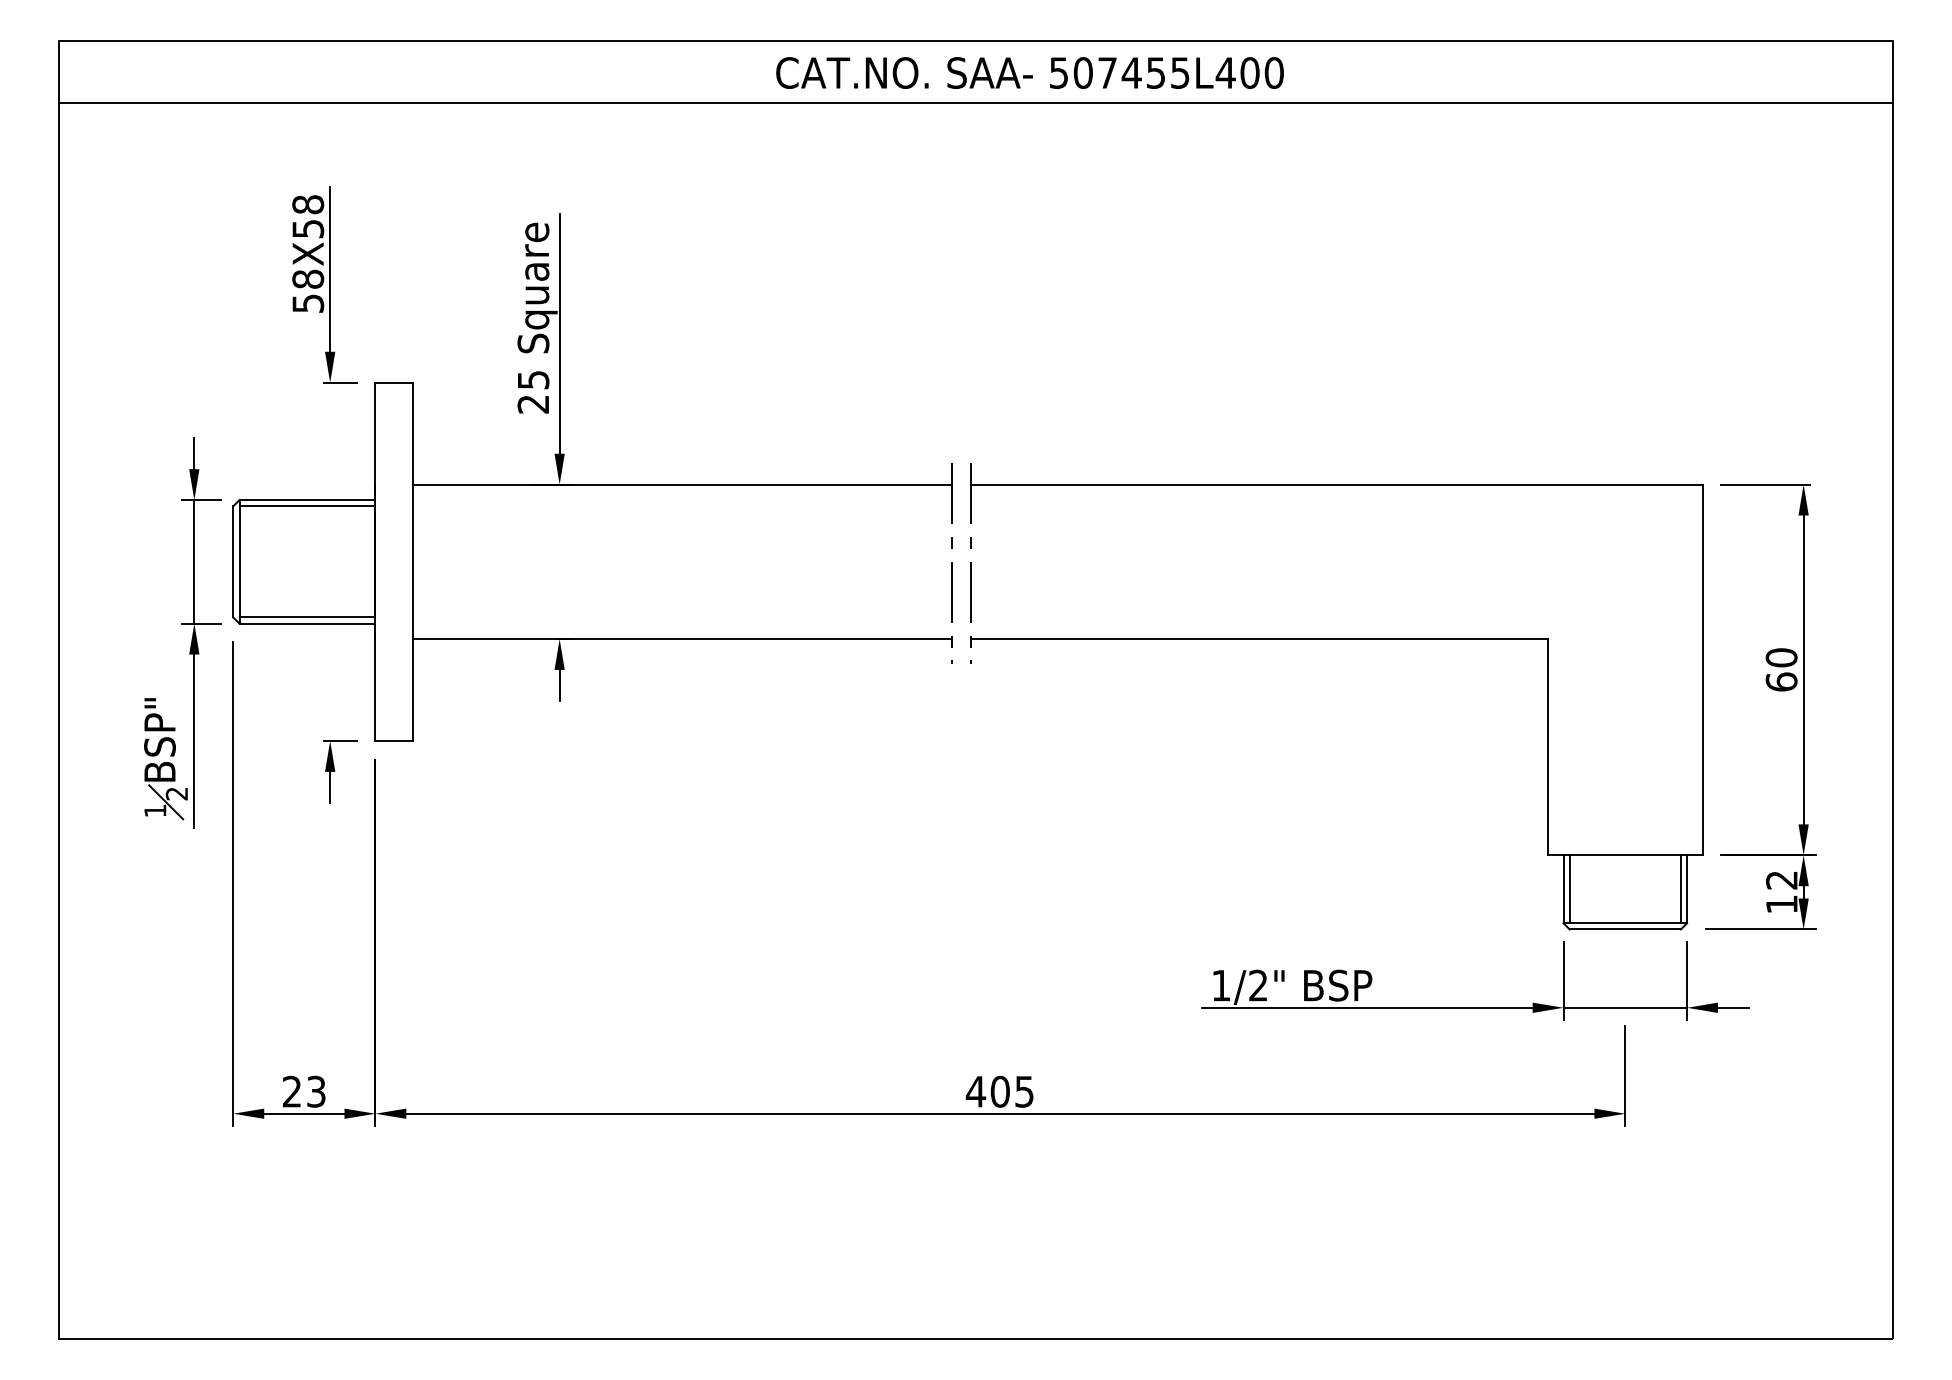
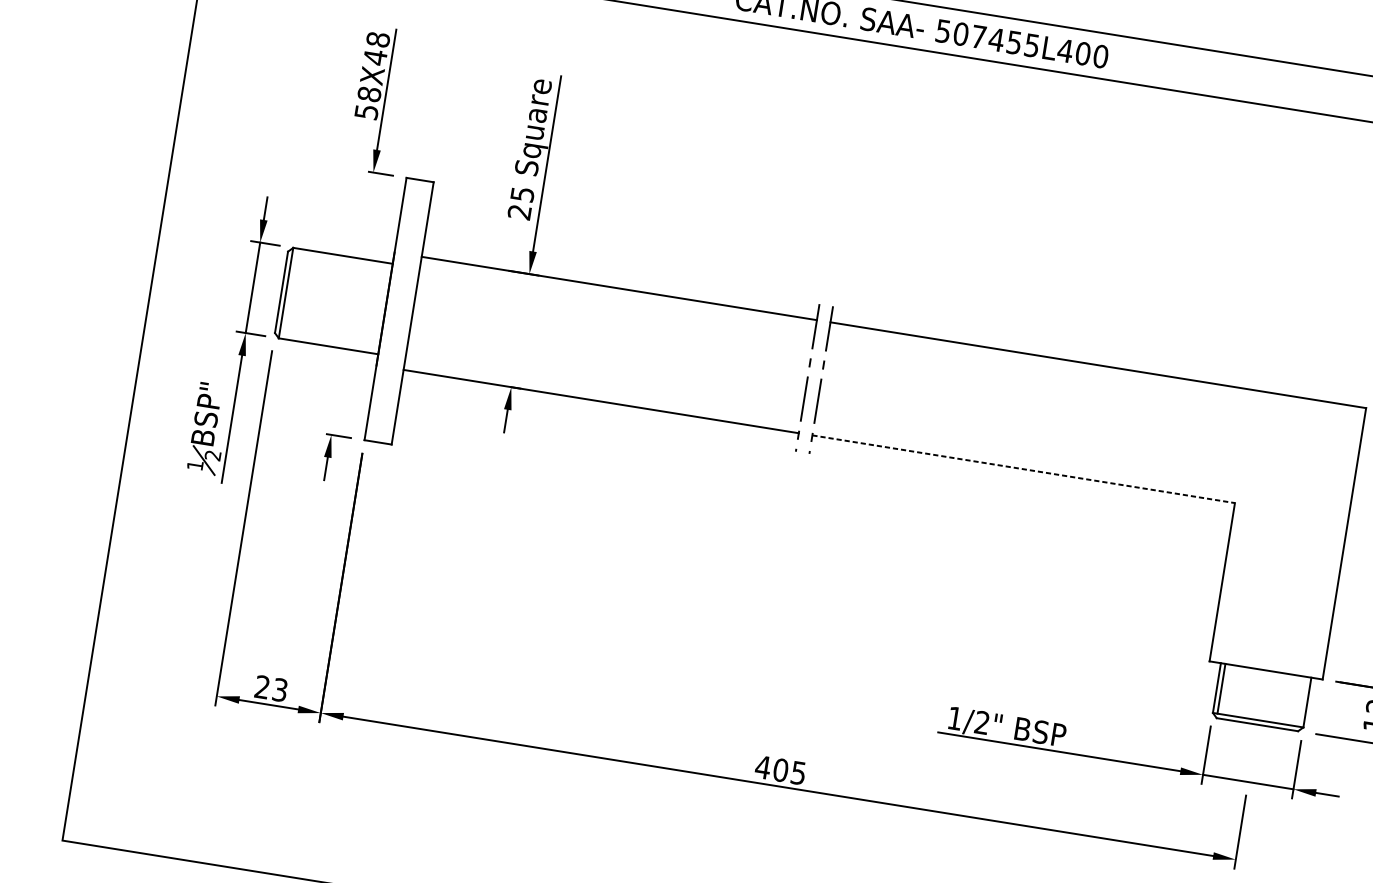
text: (308, 229) -> (375, 57), 58X58 -> 58X48
line: (307, 506) -> (342, 260), removed
line: (307, 617) -> (329, 341), removed
line: (1259, 639) -> (1023, 469), solid -> dashed
line: (1680, 889) -> (1302, 701), removed

